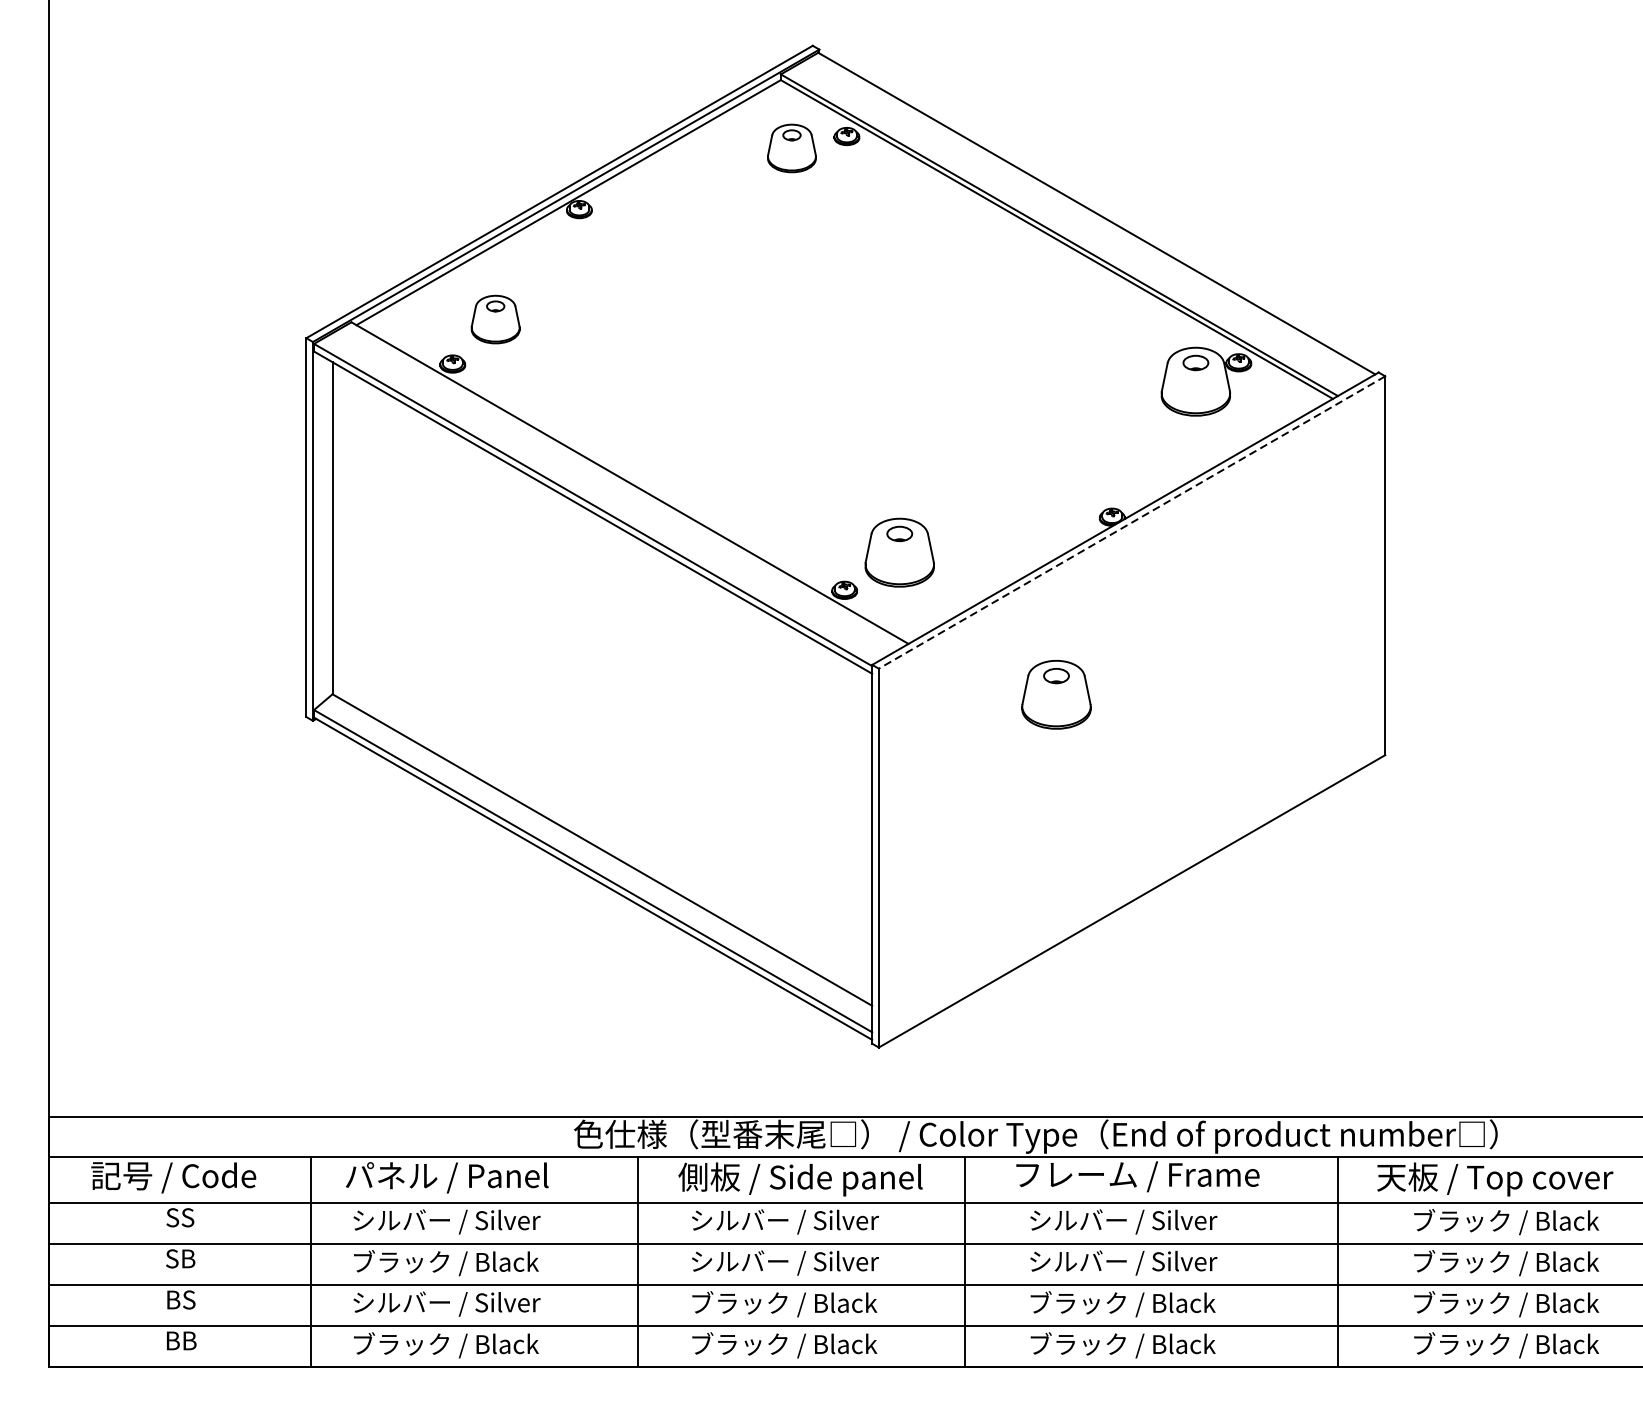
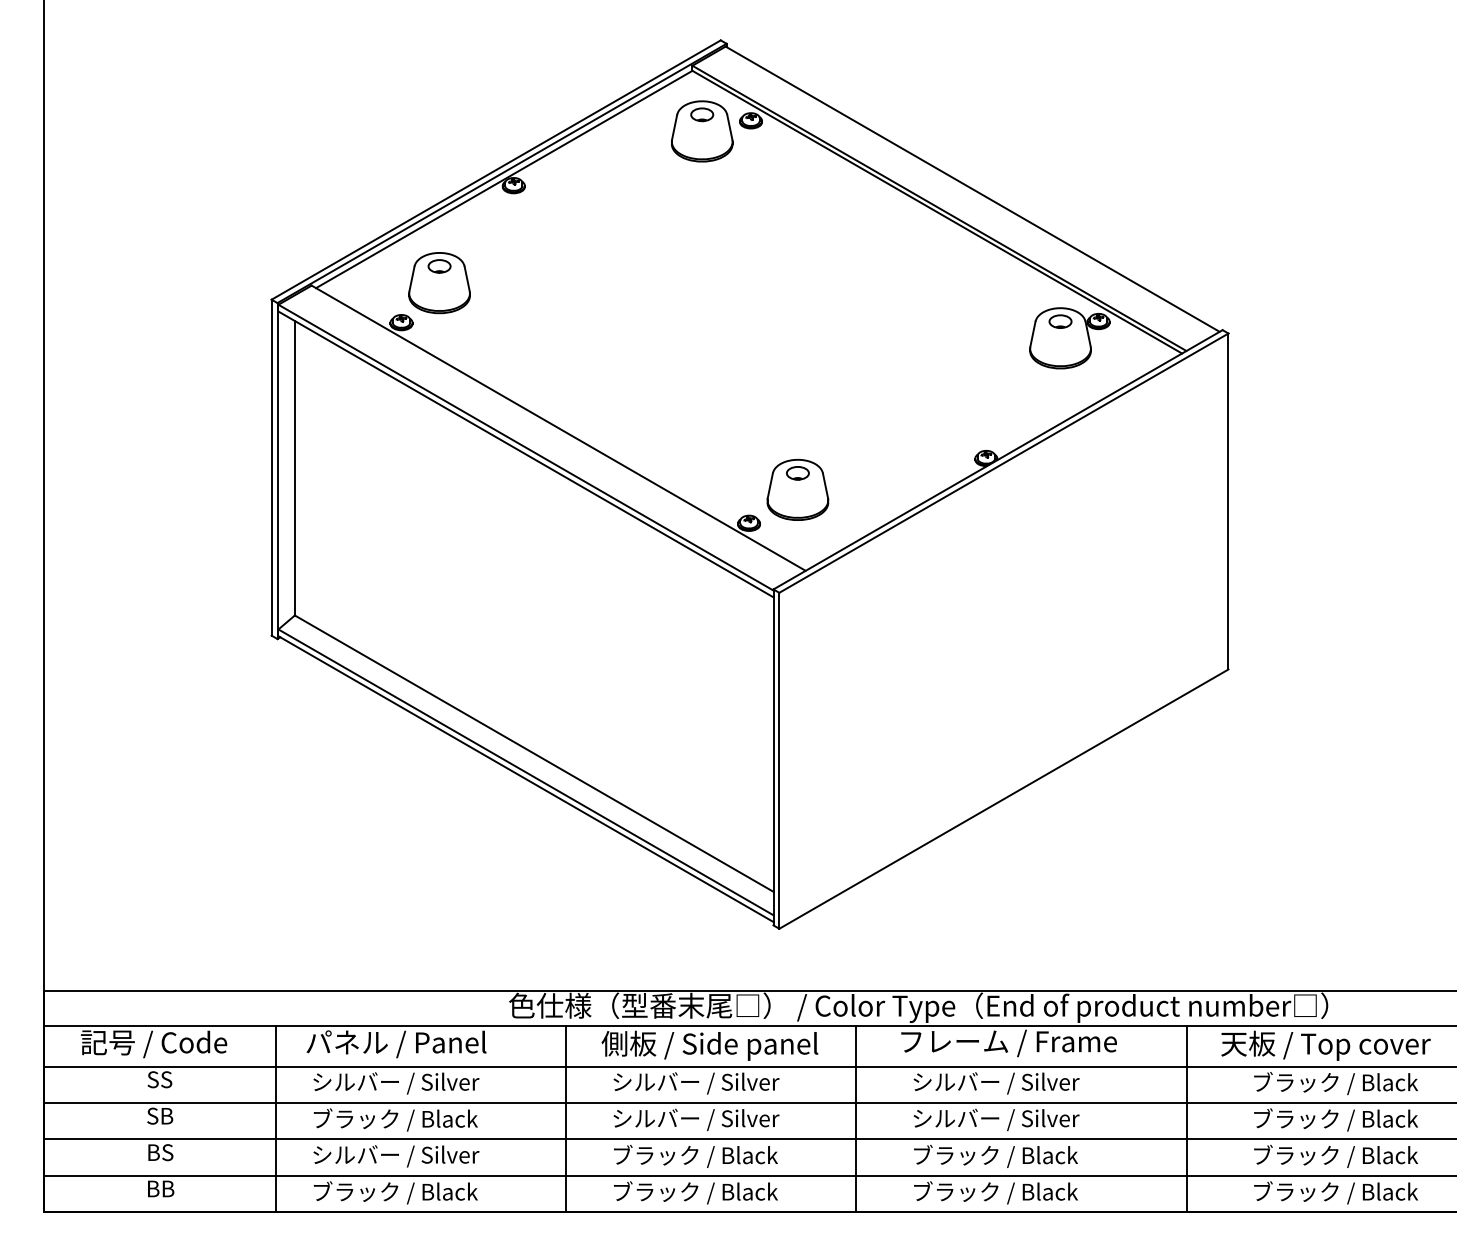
part: (792, 148) -> (702, 131), size x1.43
part: (495, 319) -> (439, 283), size x1.43
line: (1131, 522) -> (1003, 463), dashed -> solid
part: (1056, 694) -> (936, 615), removed

